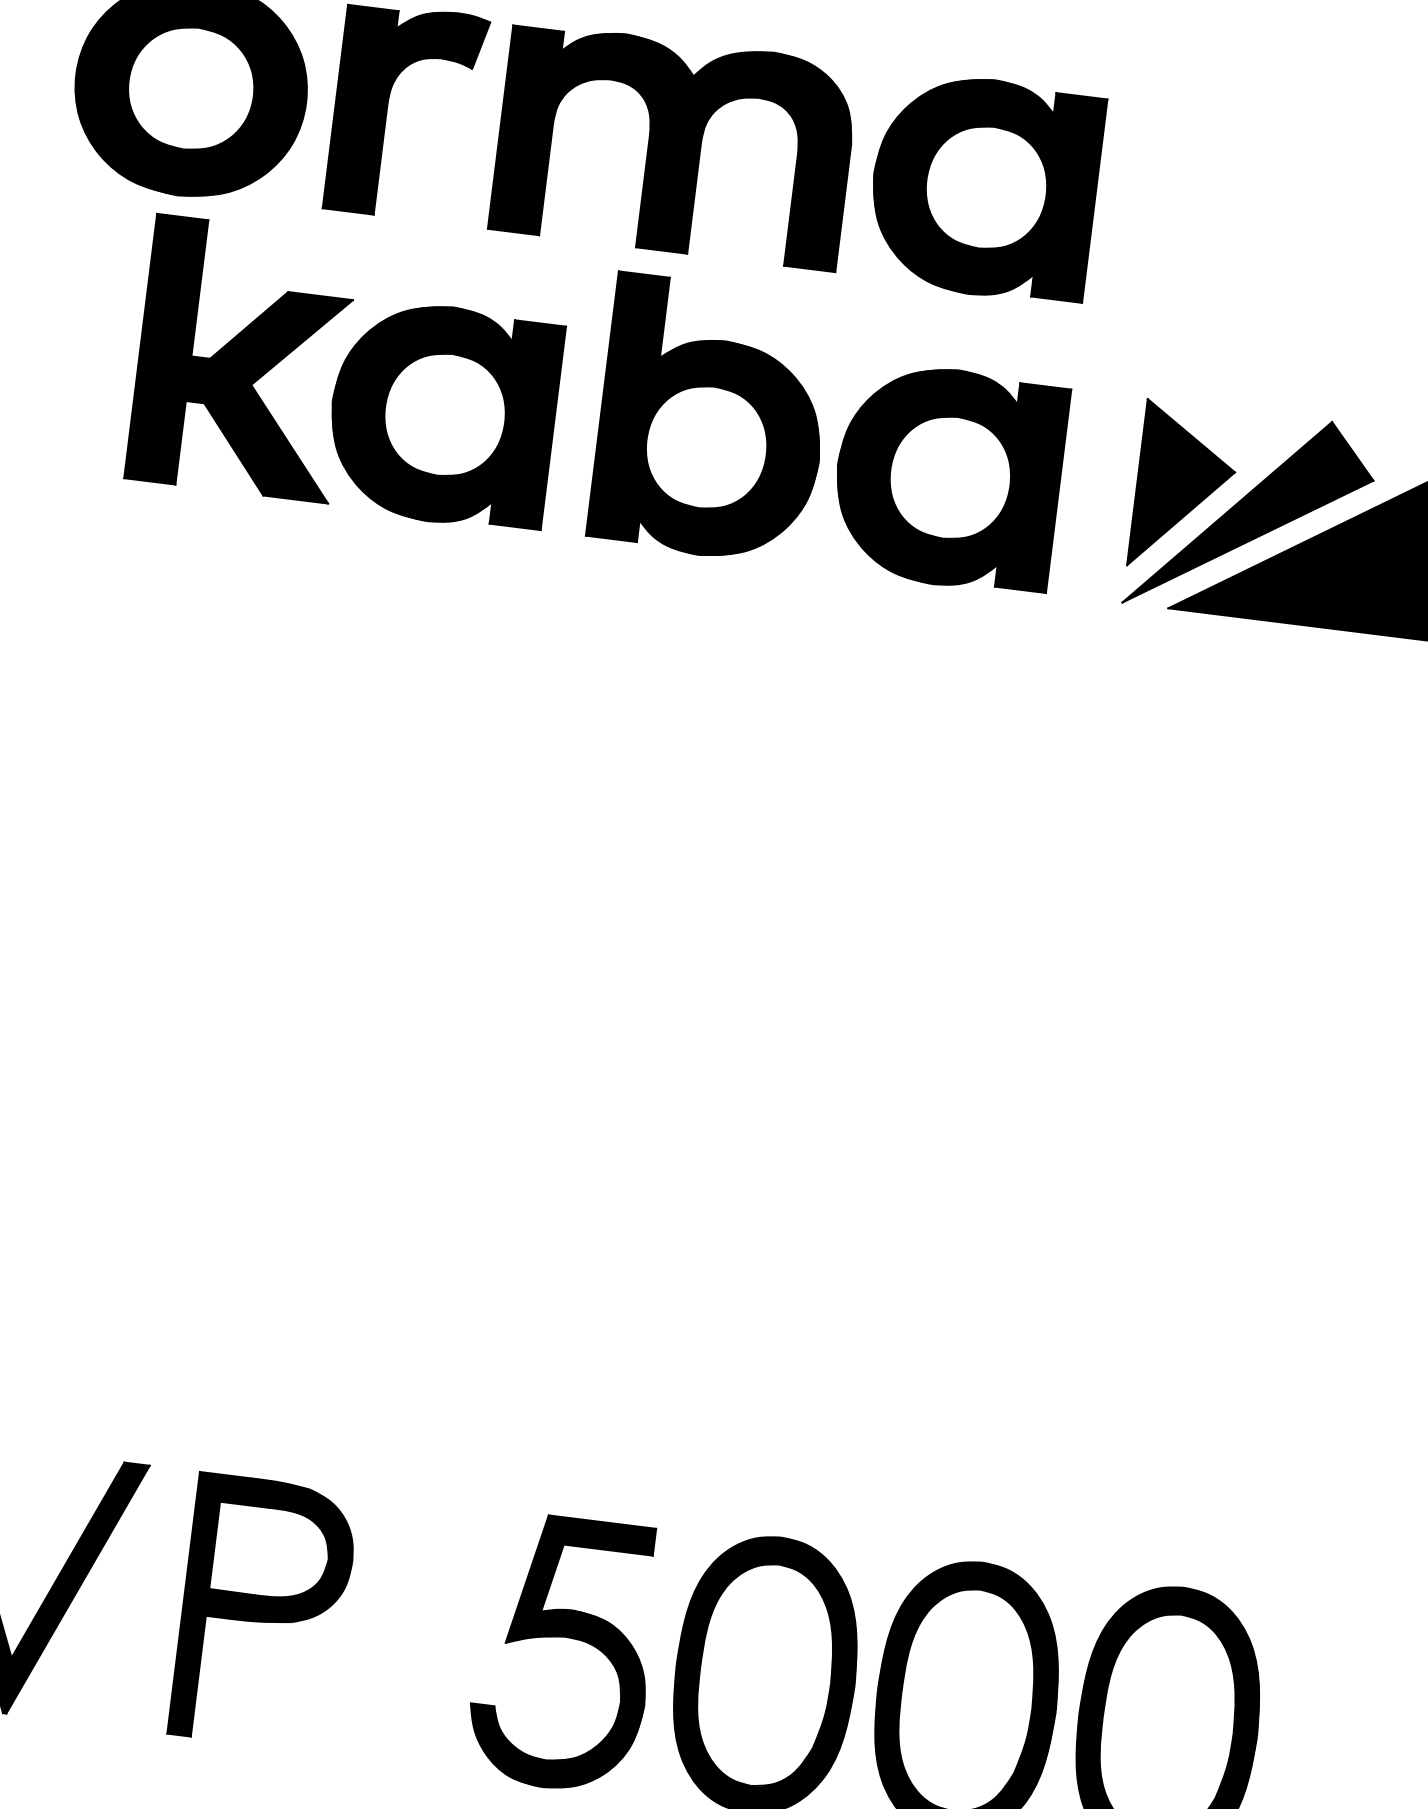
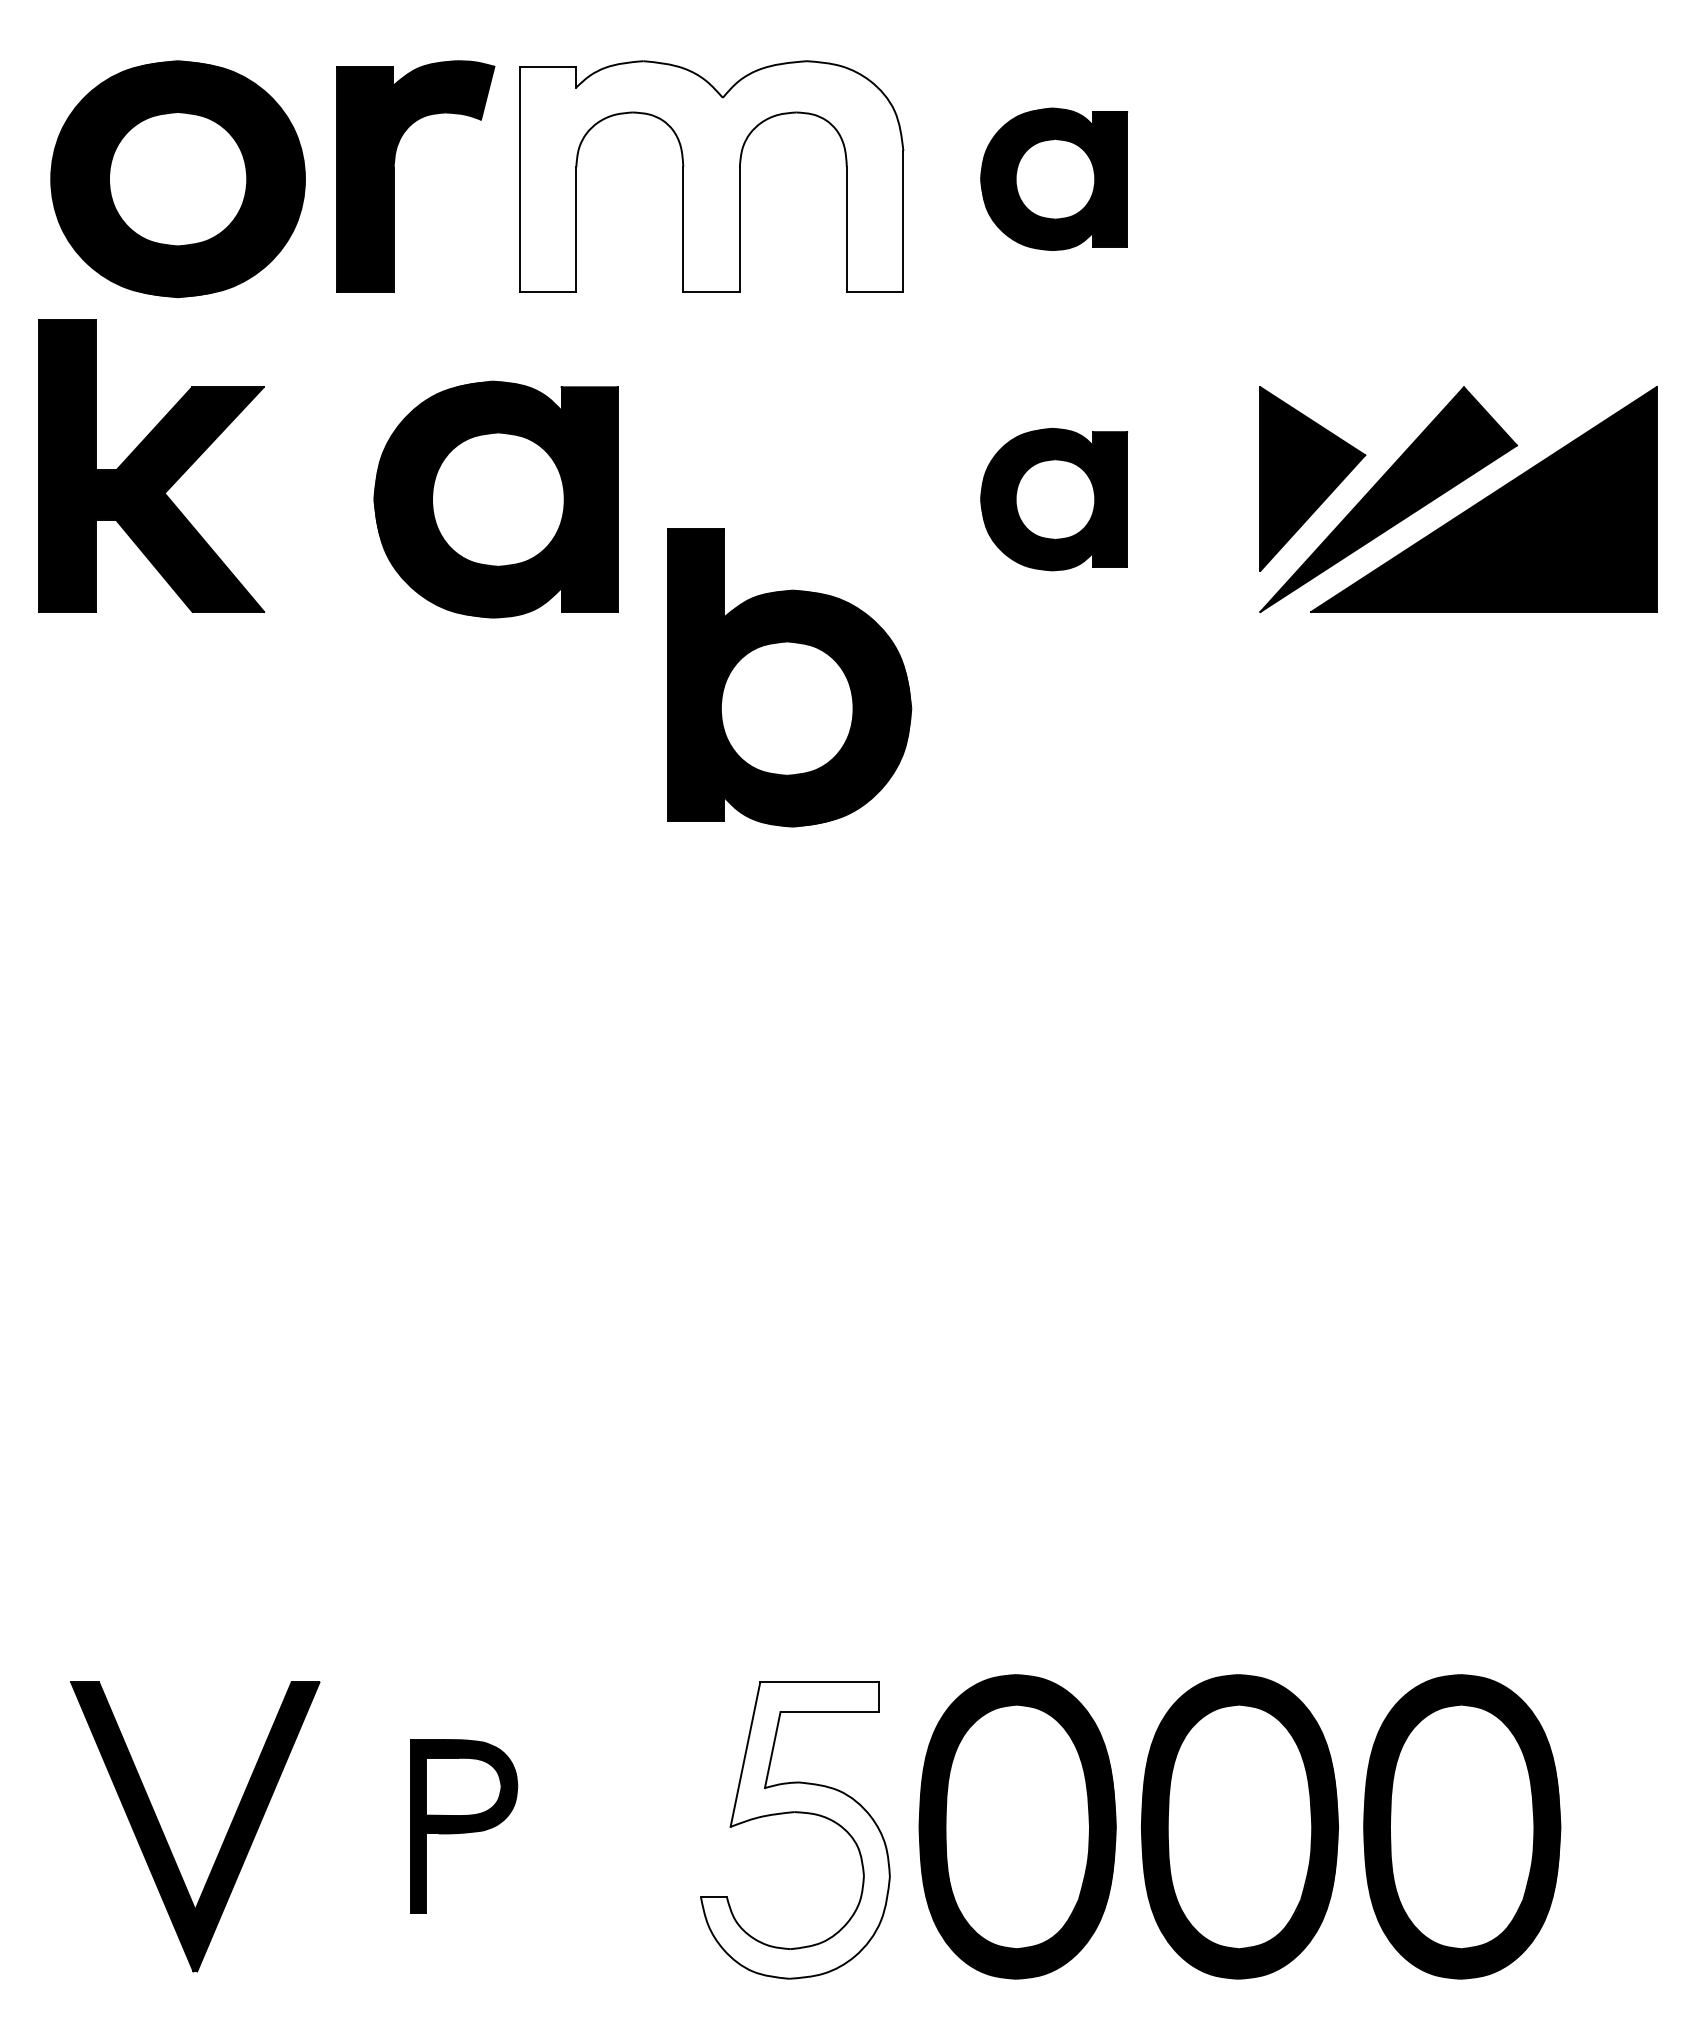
fill: (674, 146) -> (711, 176), removed
part: (983, 187) -> (1053, 179), size x0.6
part: (242, 358) -> (151, 465), moved
part: (712, 419) -> (789, 677), moved
part: (947, 477) -> (1053, 499), size x0.6
part: (263, 1612) -> (463, 1826), size x0.6
fill: (563, 1653) -> (794, 1830), removed

